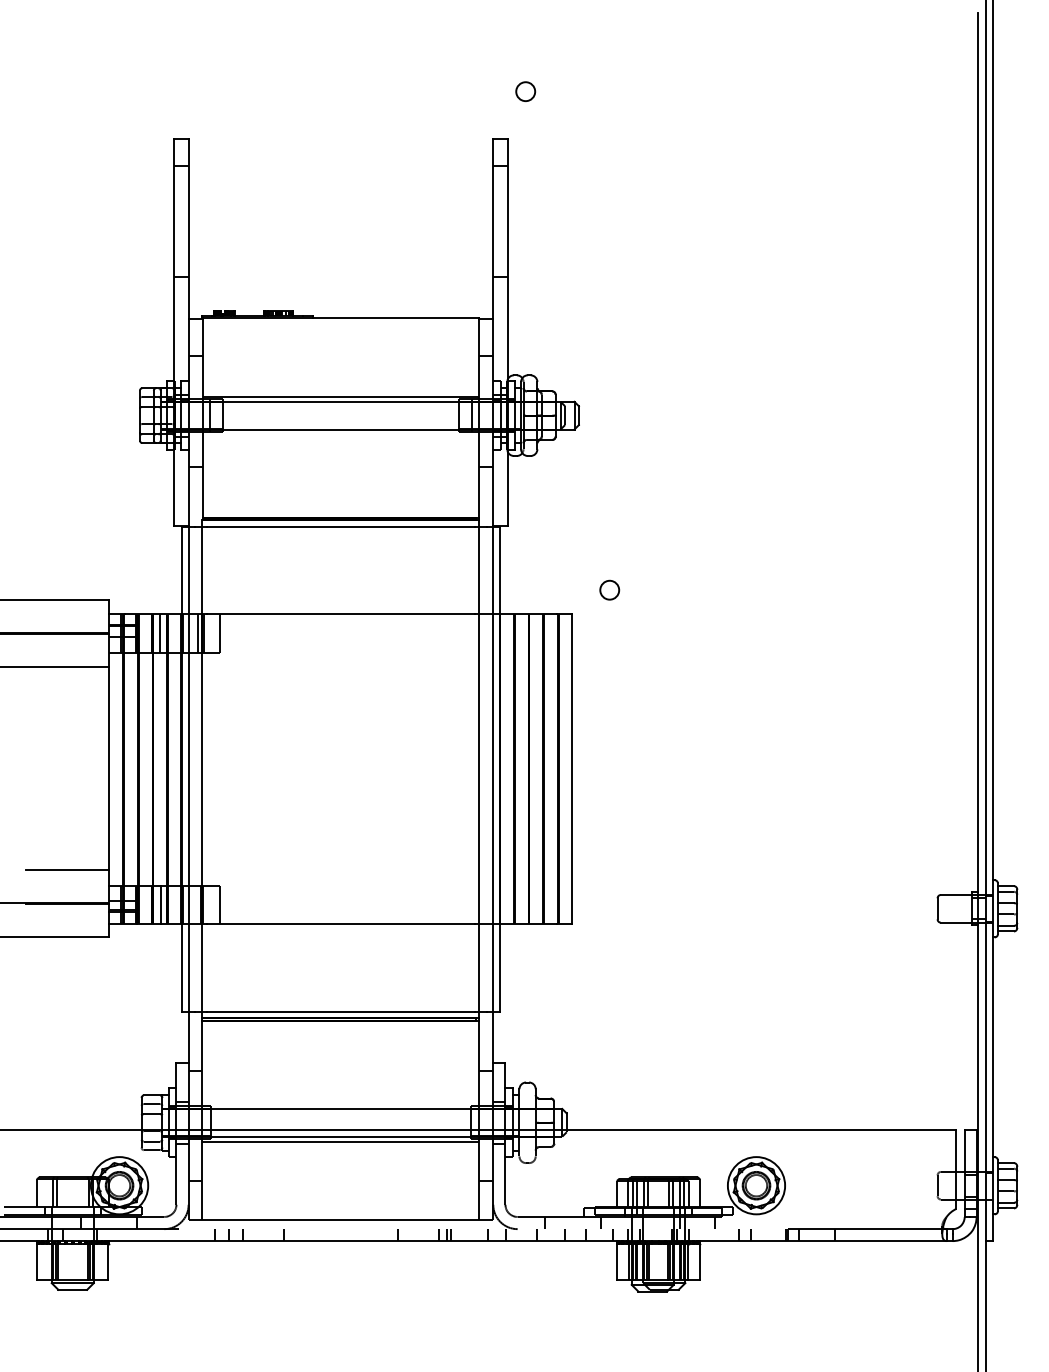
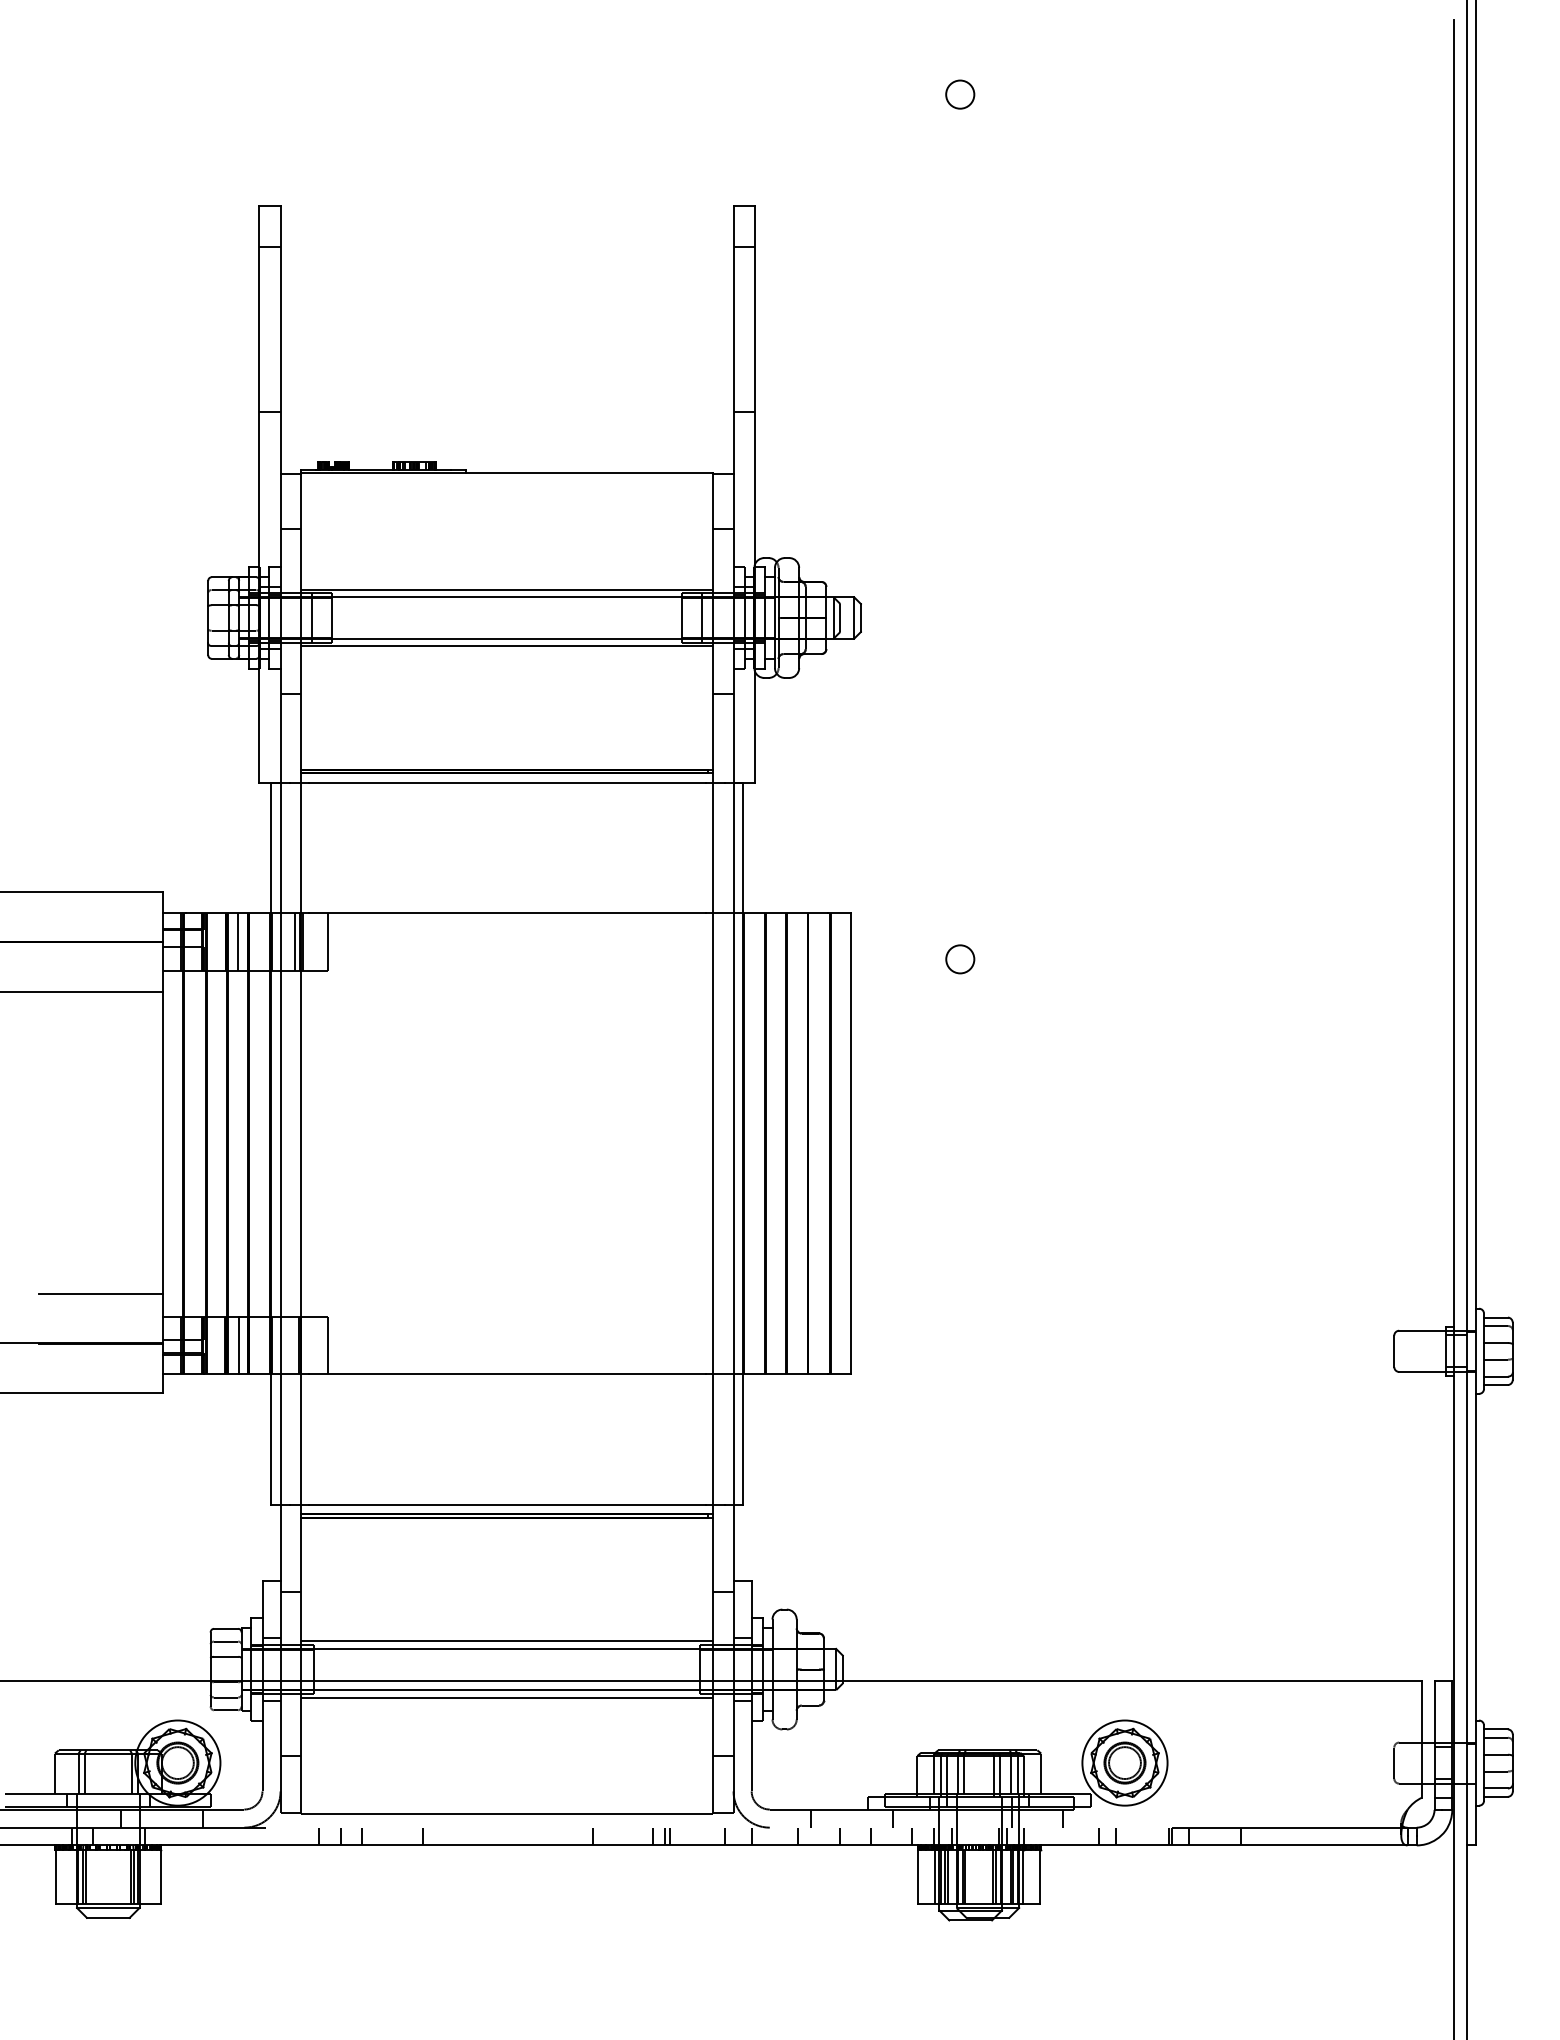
circle: (525, 91) -> (959, 94), moved
line: (340, 434) -> (506, 646), added
circle: (609, 589) -> (959, 958), moved
line: (340, 1103) -> (506, 1640), added

